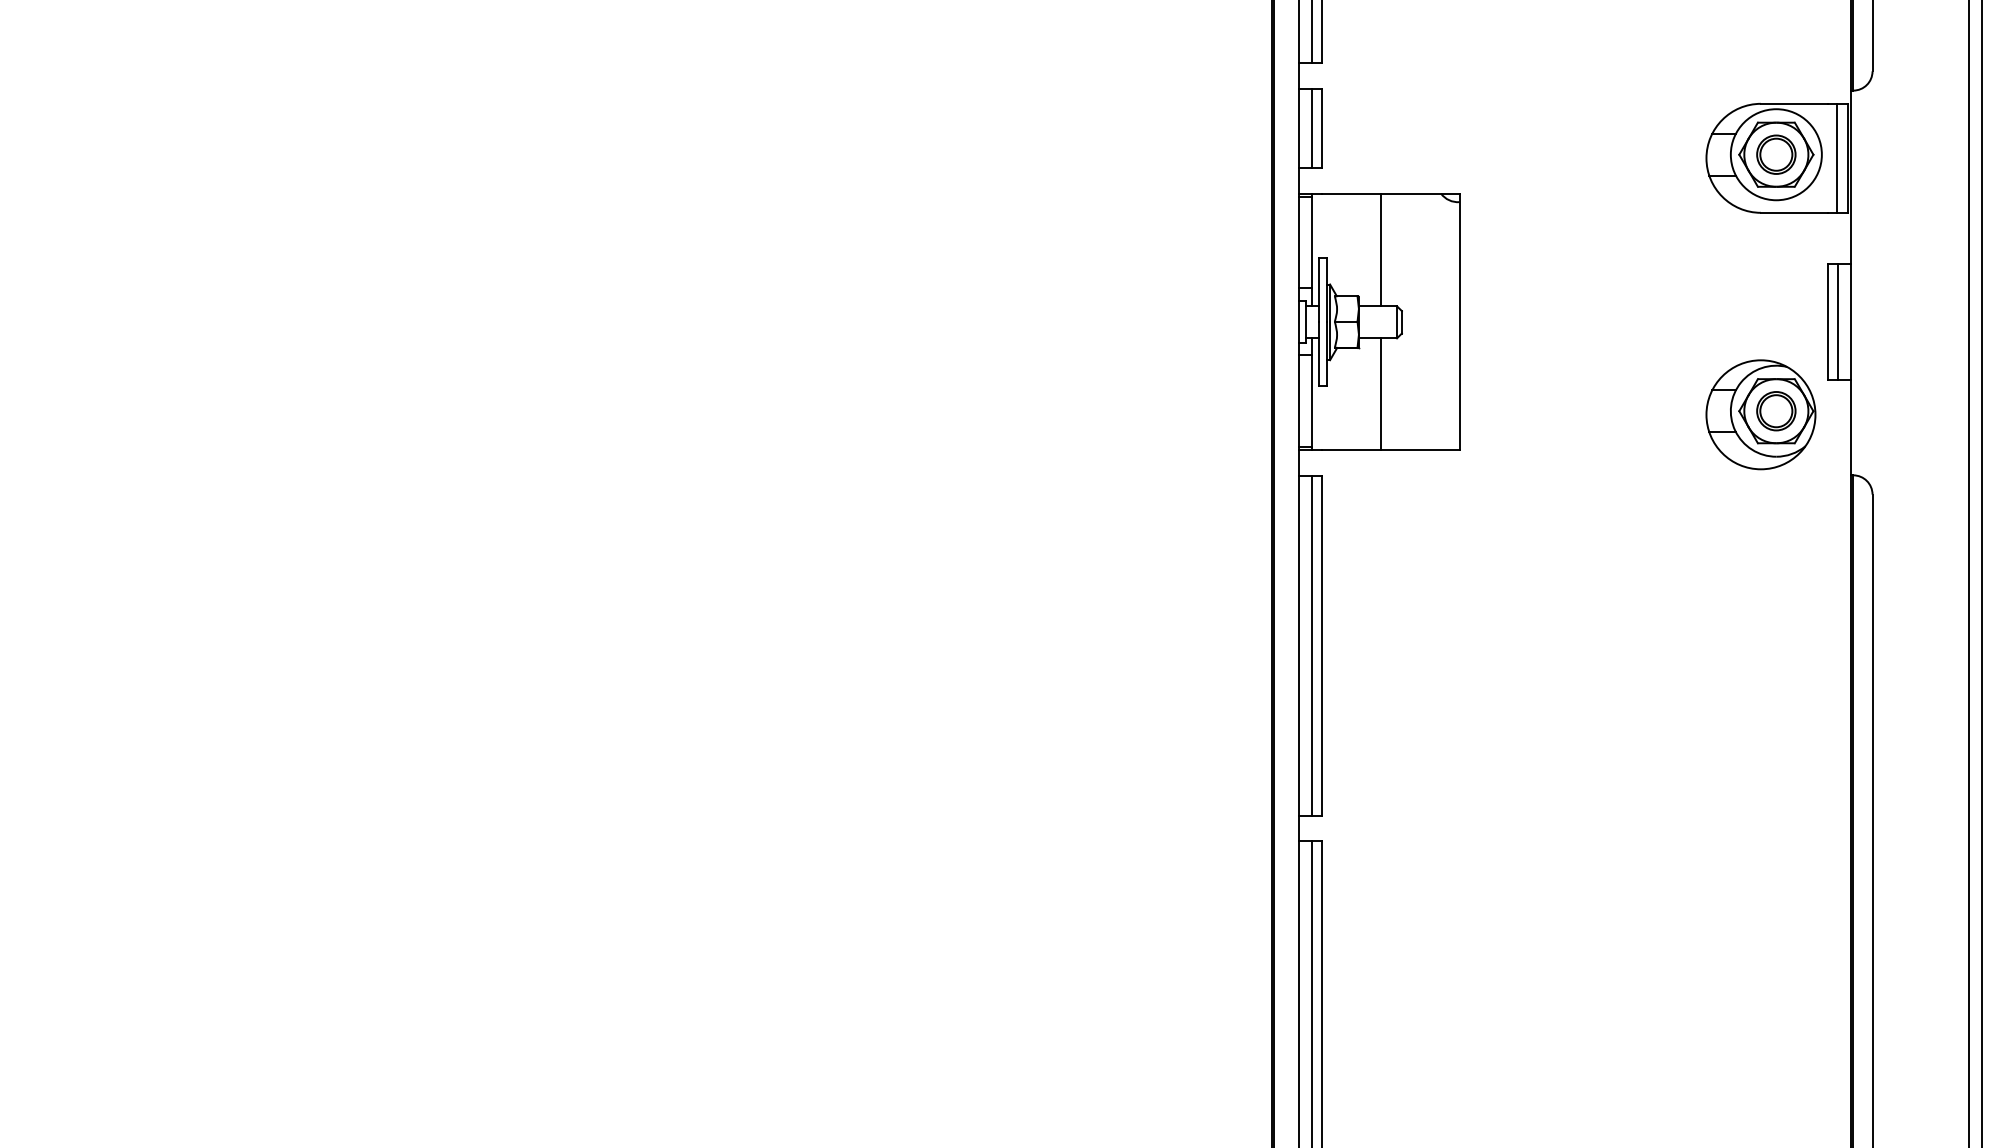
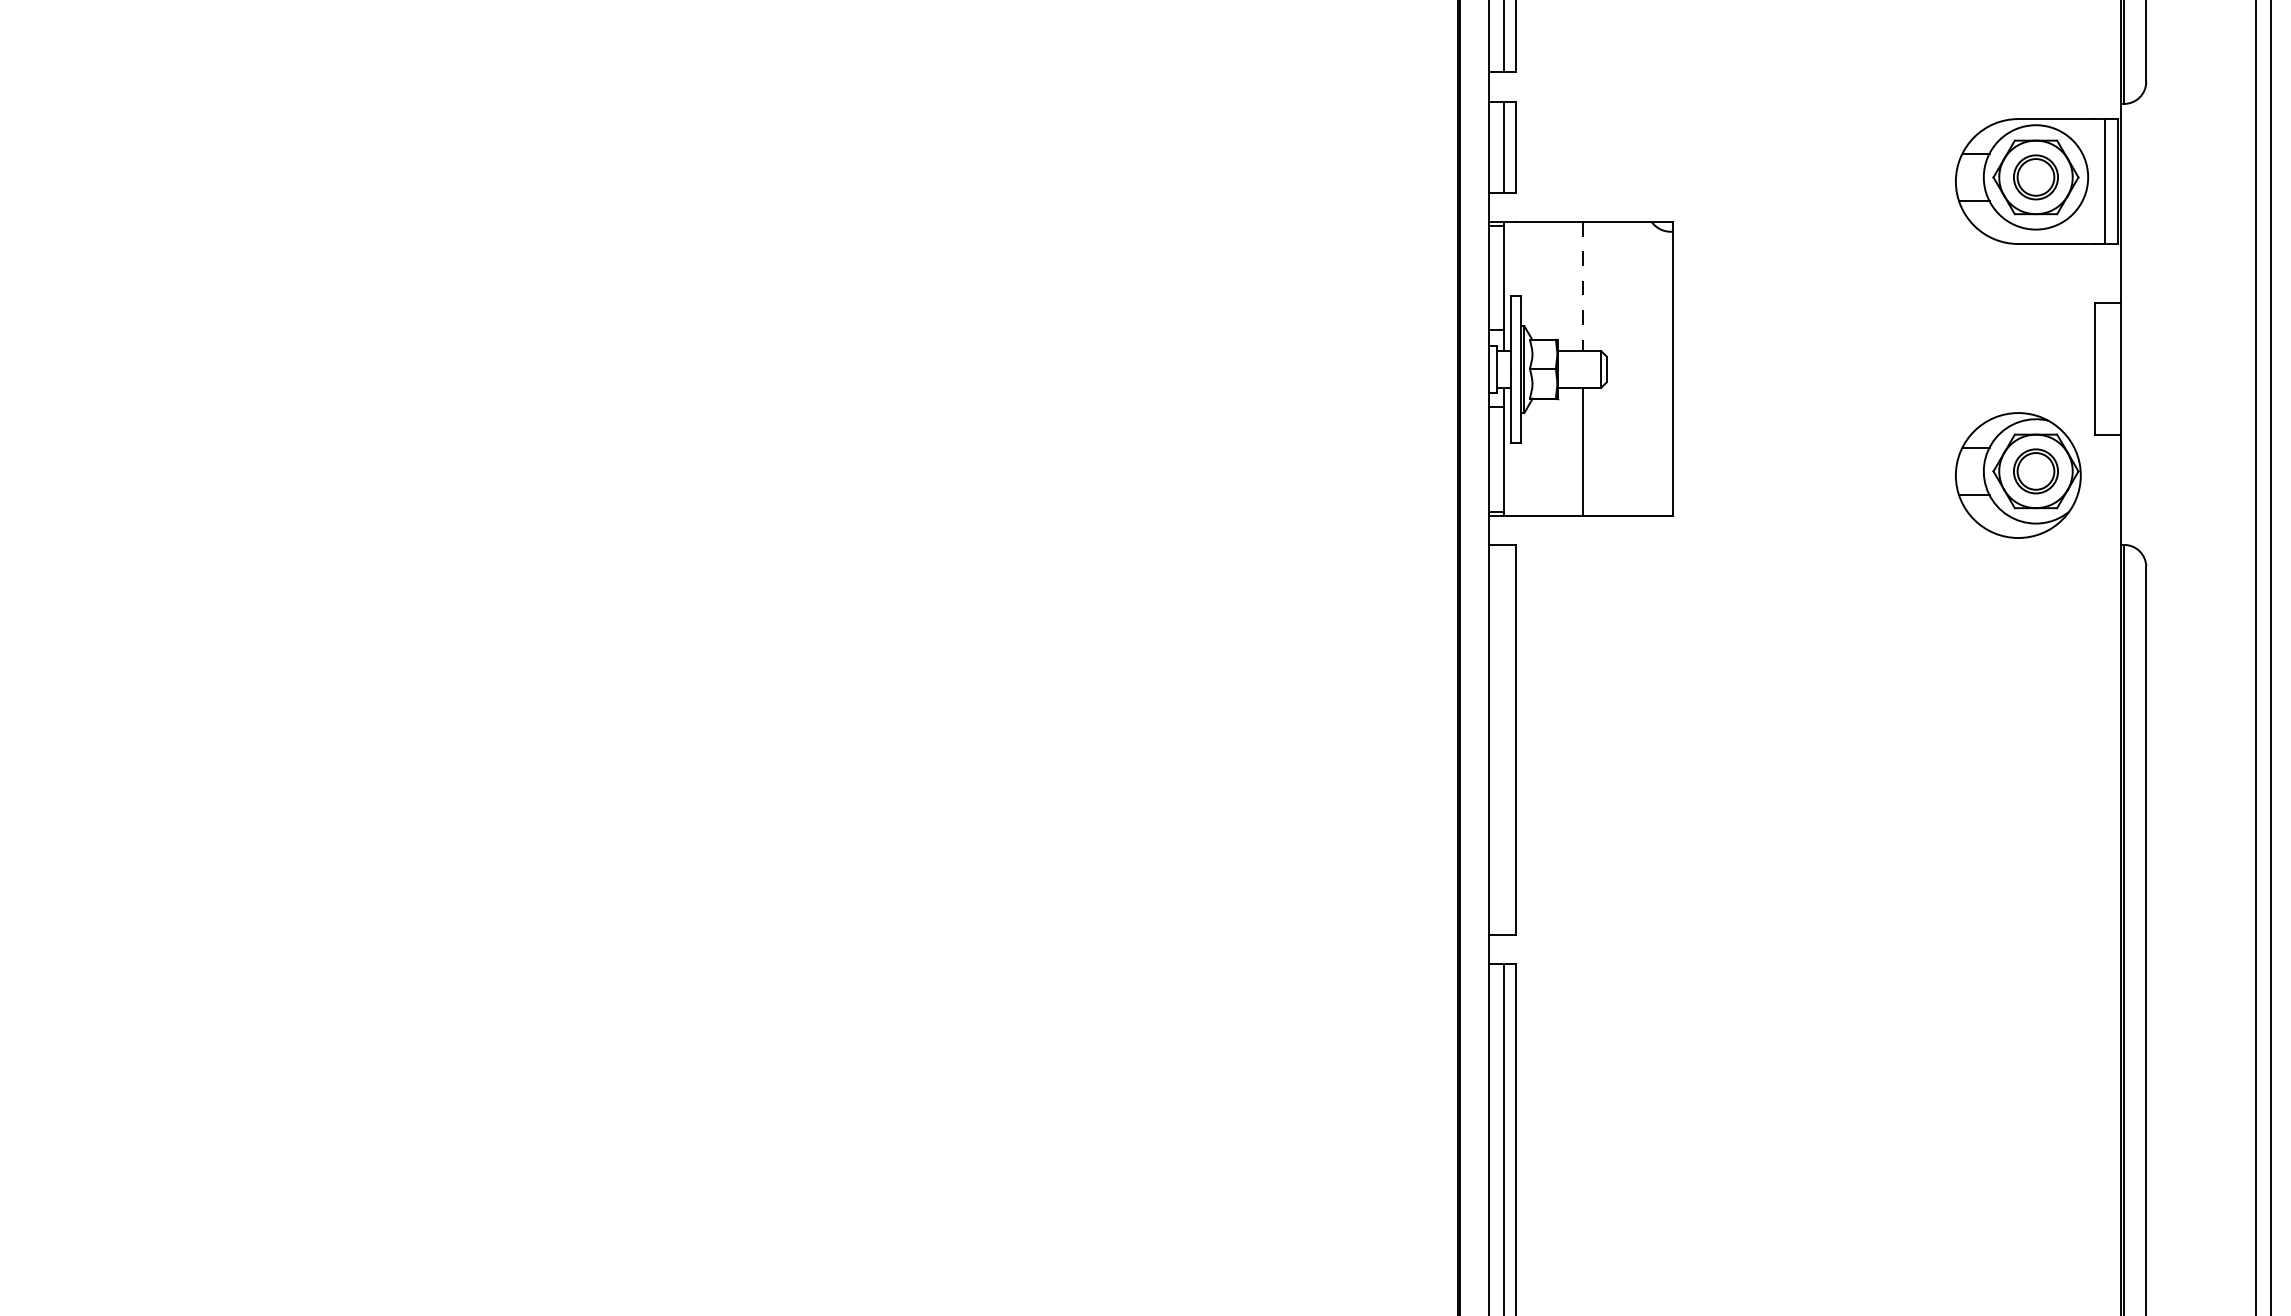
line: (1380, 249) -> (1582, 286), solid -> dashed
line: (1837, 321) -> (2106, 368), removed
line: (1311, 645) -> (1503, 739), removed

